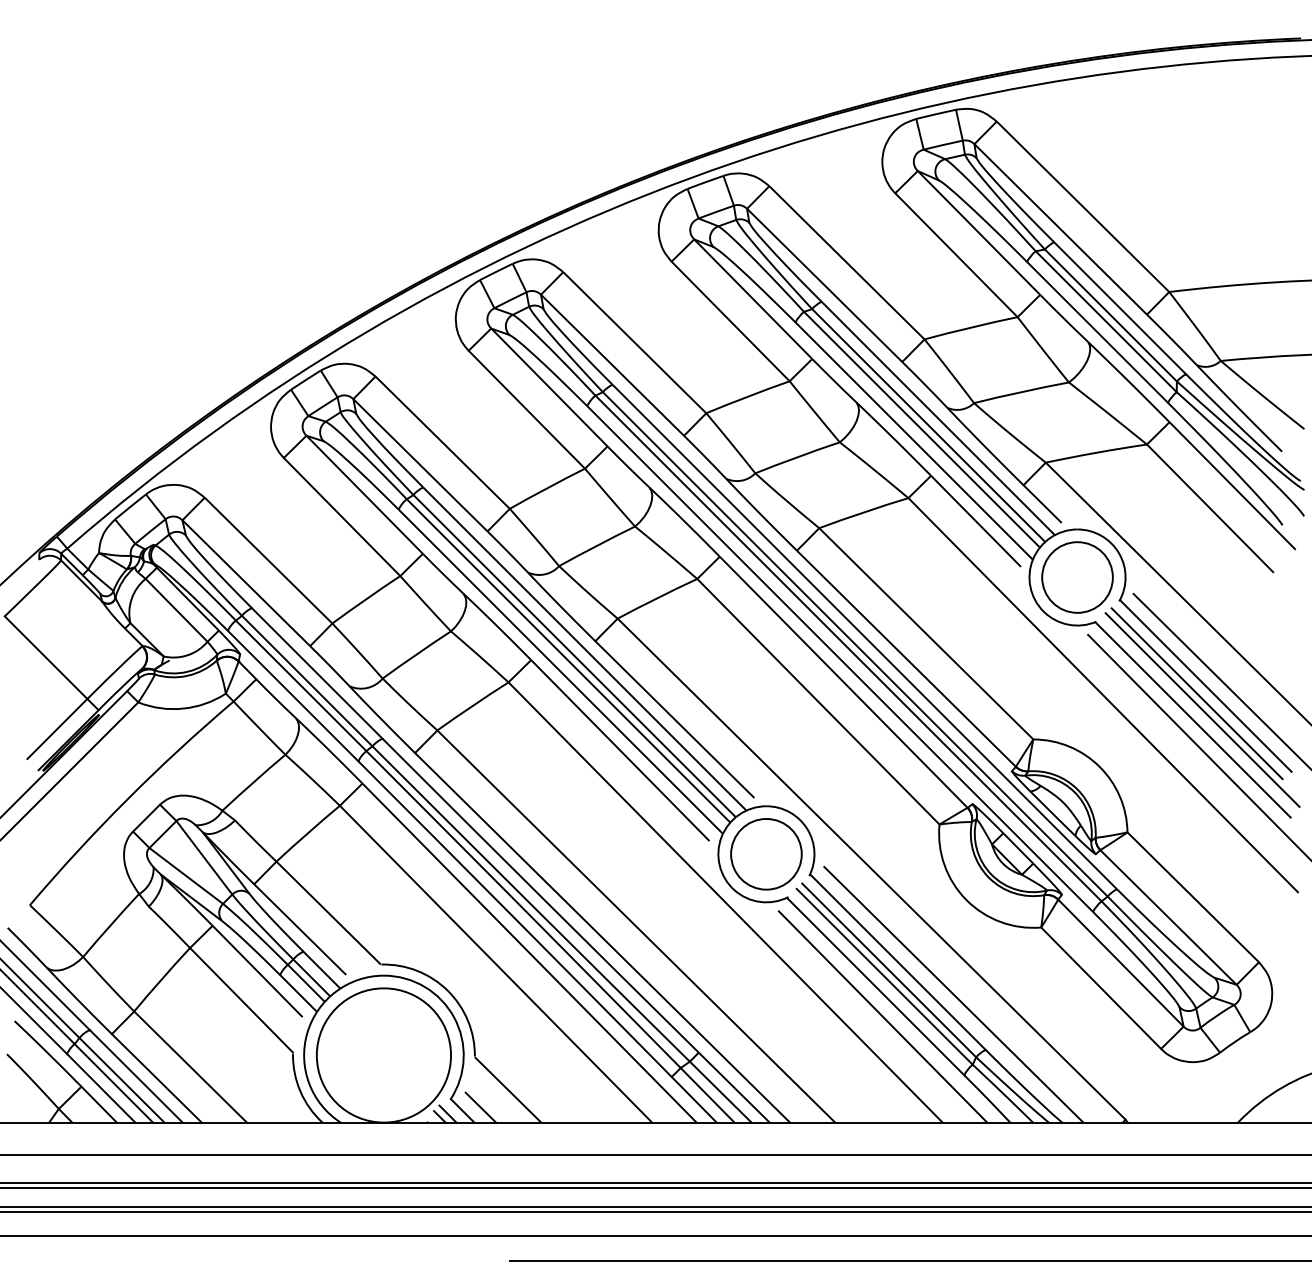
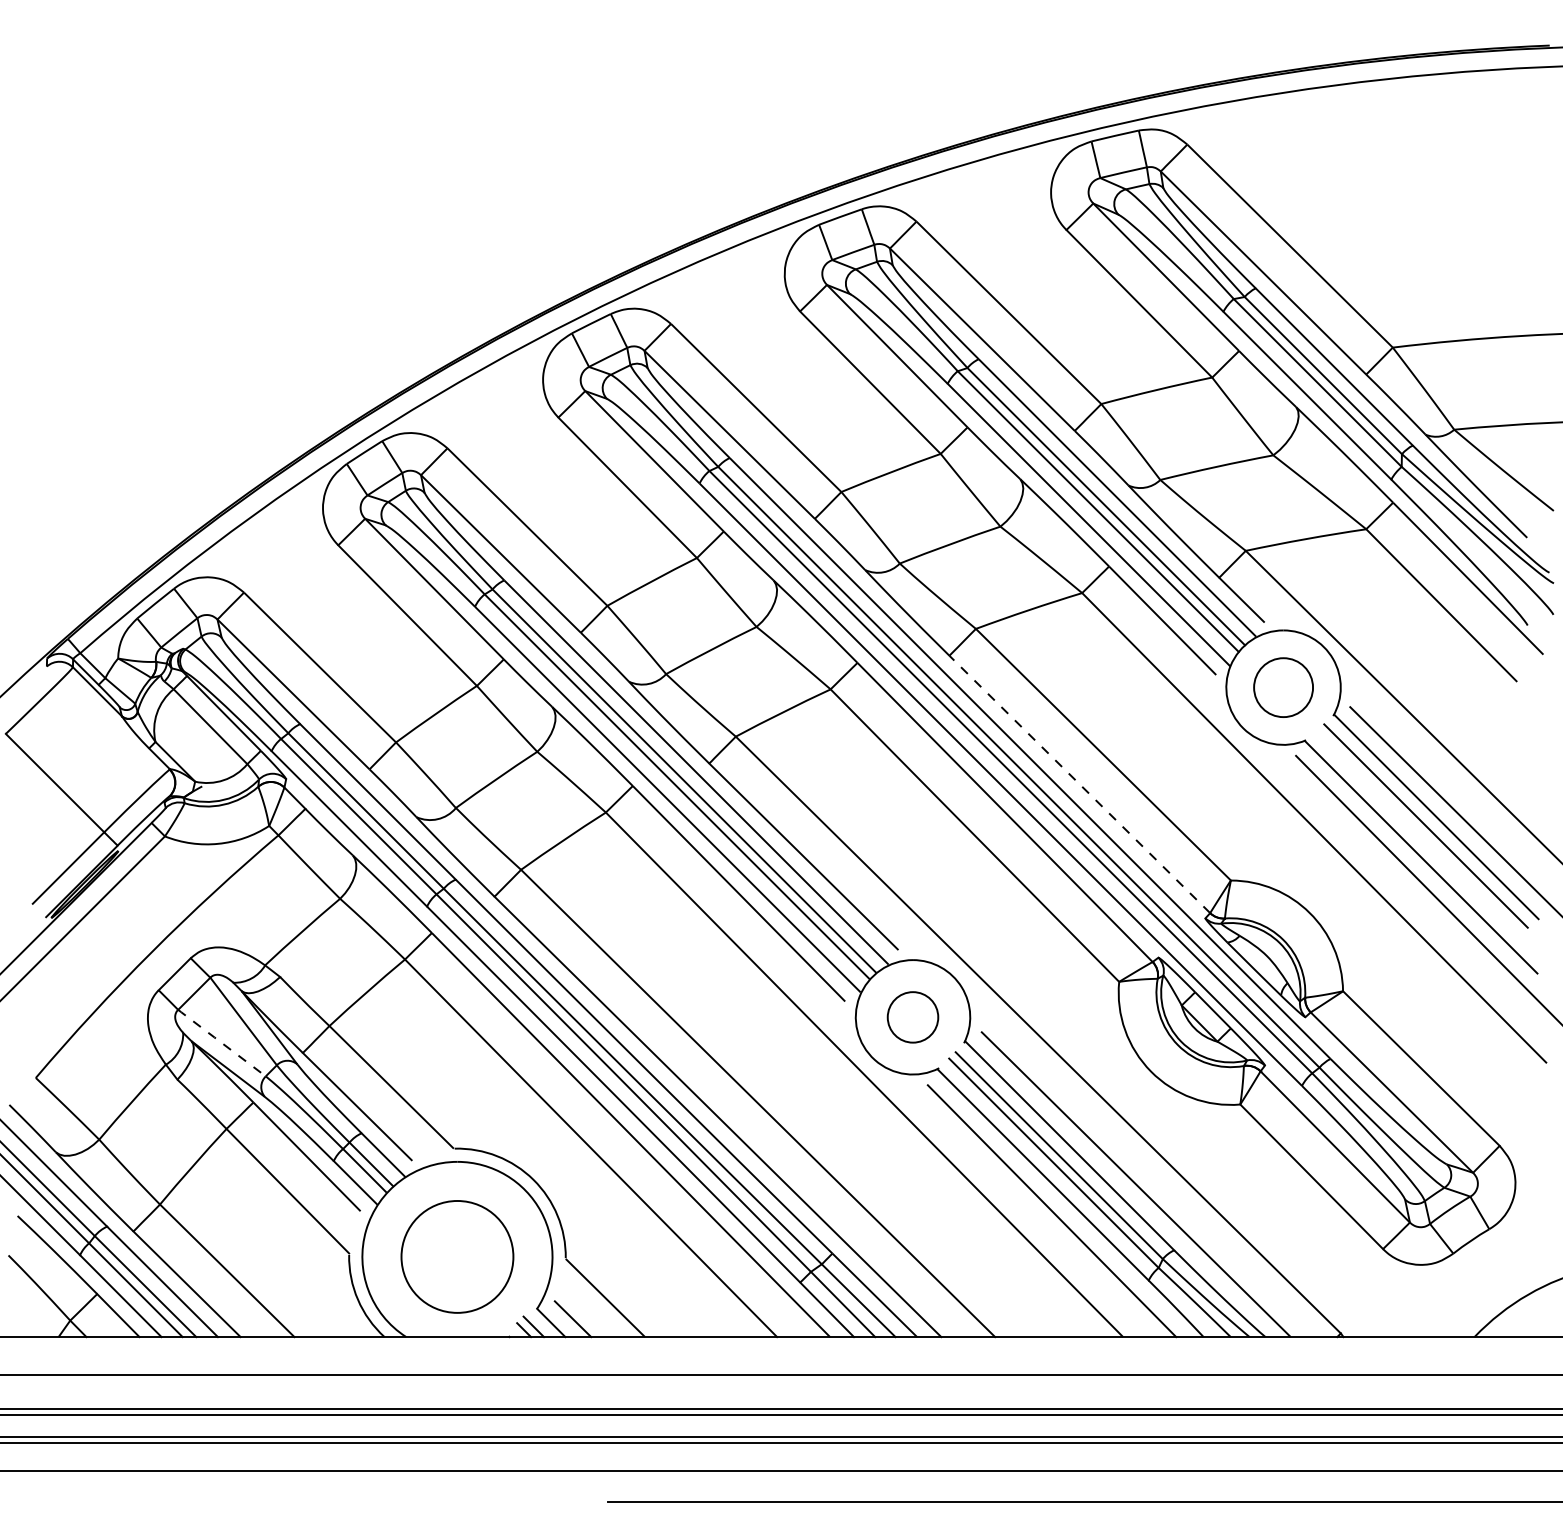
circle: (1077, 577) -> (1283, 687), size x0.7
line: (907, 658) -> (1080, 784), solid -> dashed
line: (1202, 710) -> (1432, 845), removed
circle: (765, 854) -> (912, 1017), size x0.6
line: (185, 875) -> (221, 1042), solid -> dashed
circle: (383, 1055) -> (457, 1256), size x0.7

